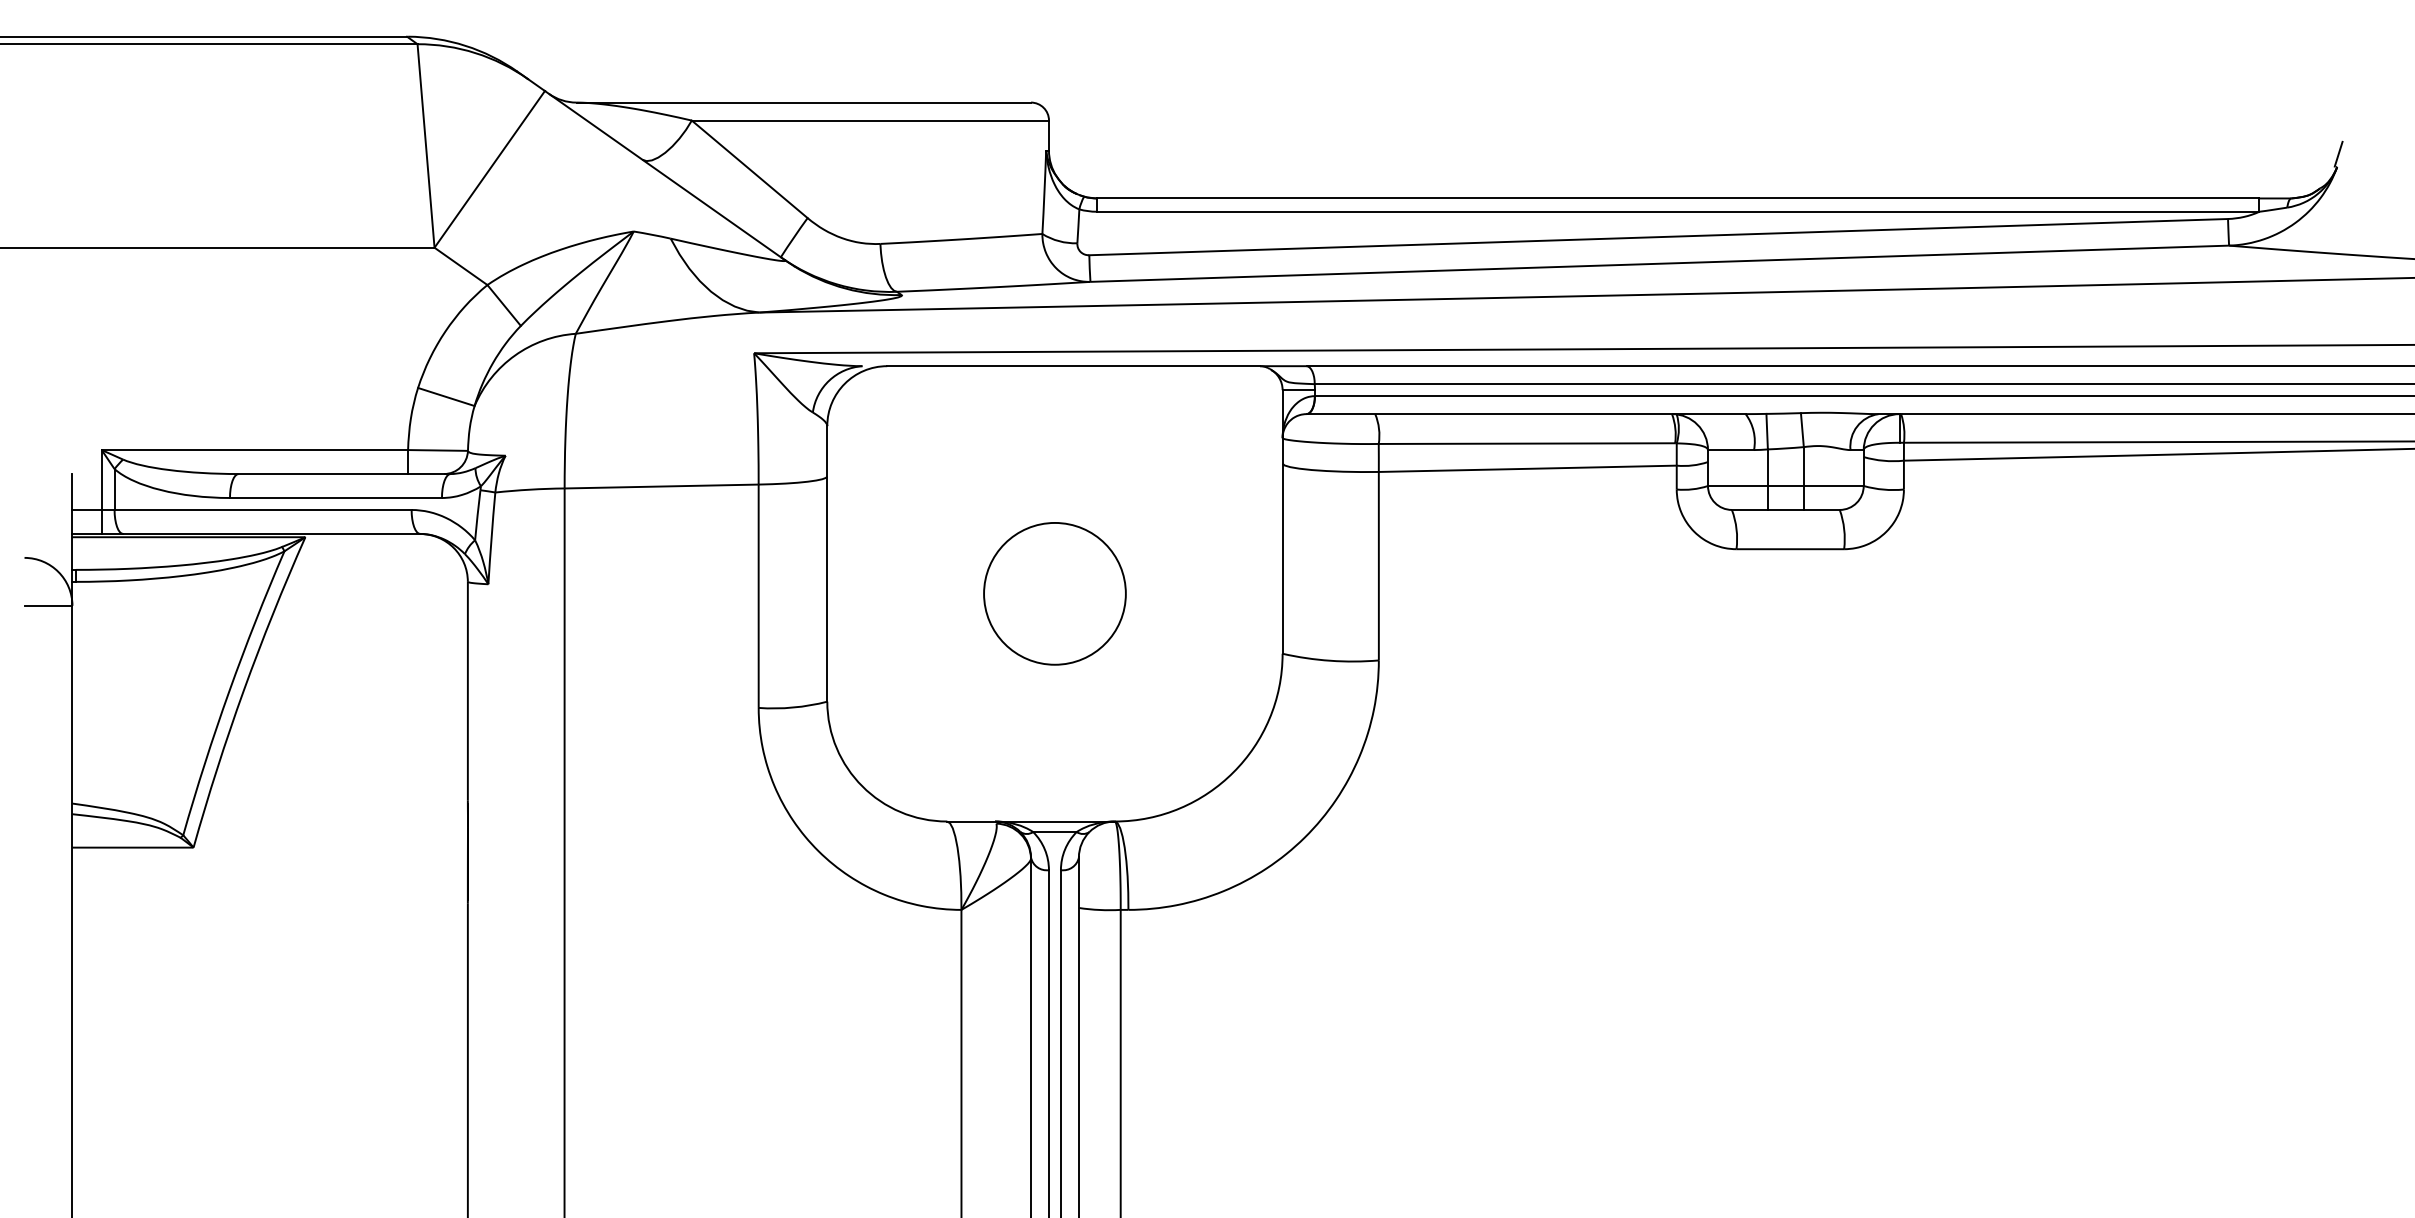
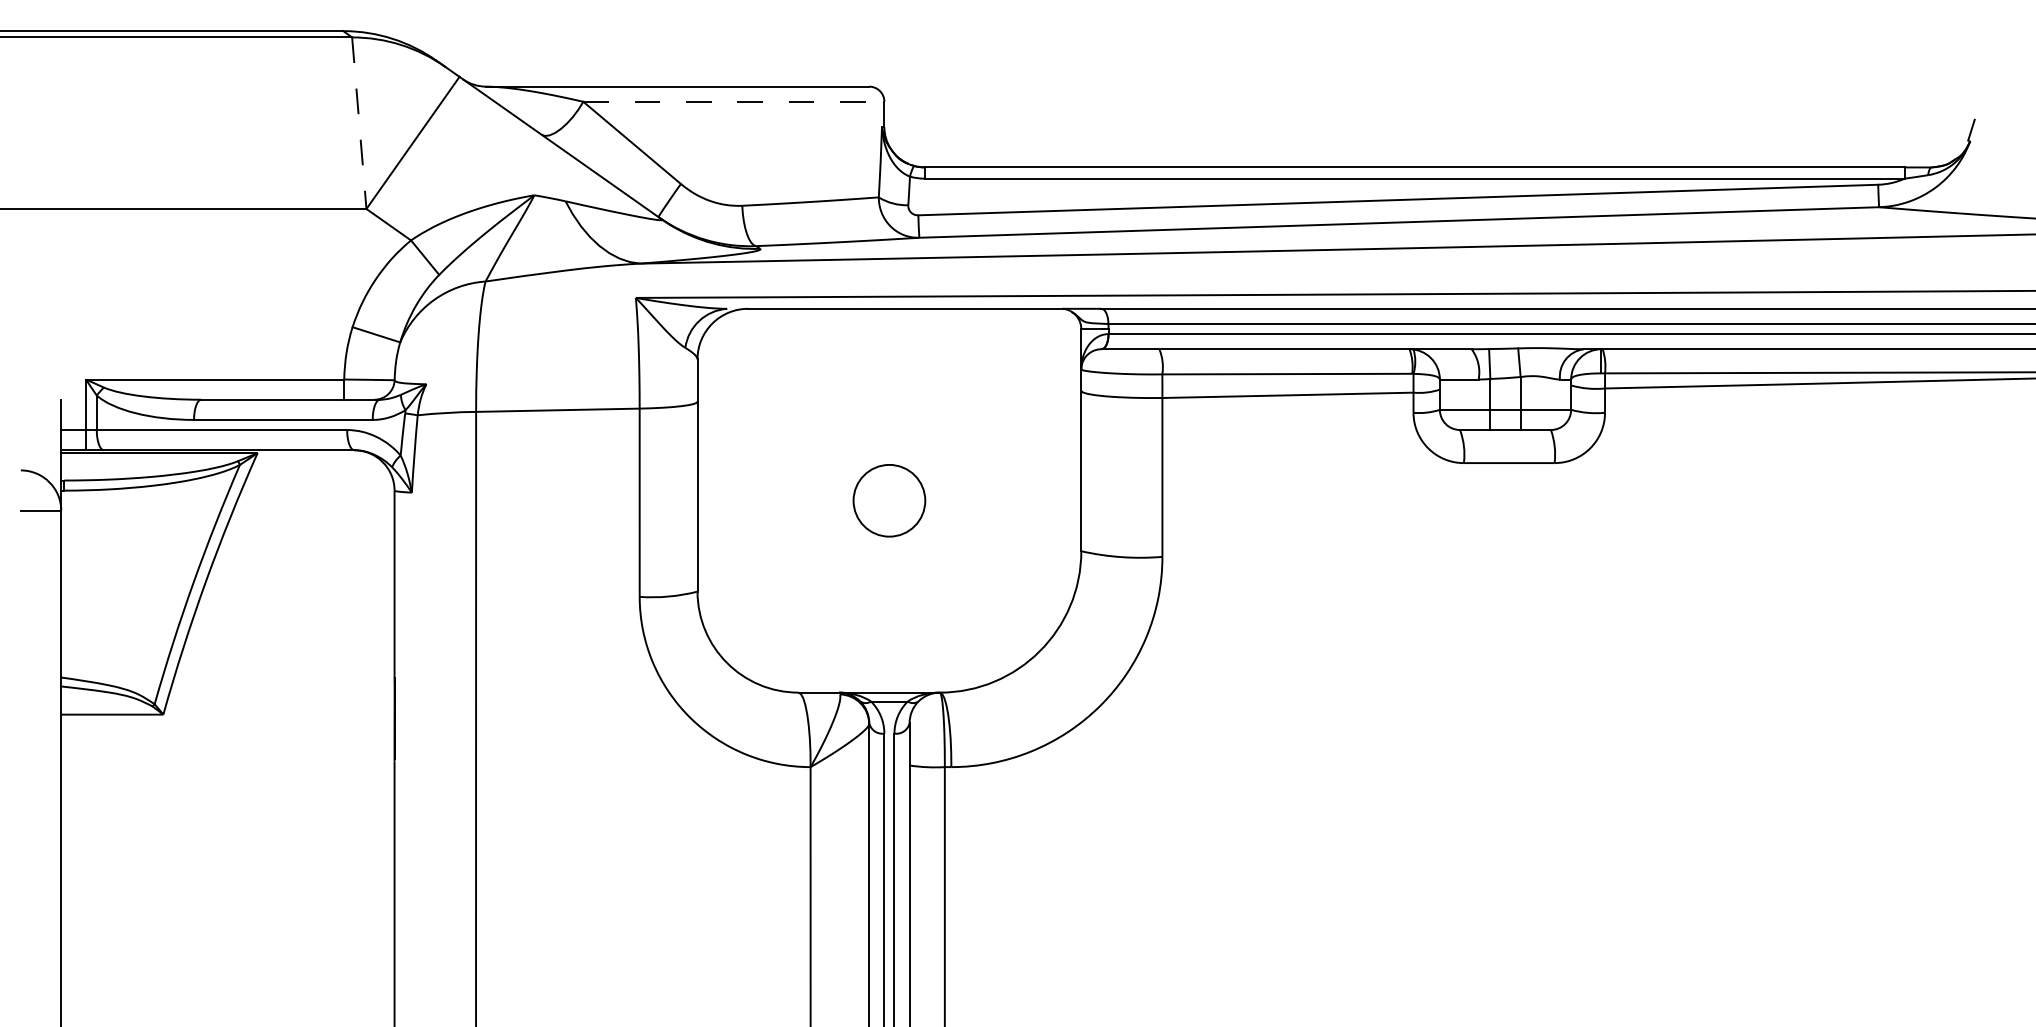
line: (870, 120) -> (733, 101), solid -> dashed
line: (426, 146) -> (359, 123), solid -> dashed
circle: (1054, 593) -> (889, 500), size x0.6

